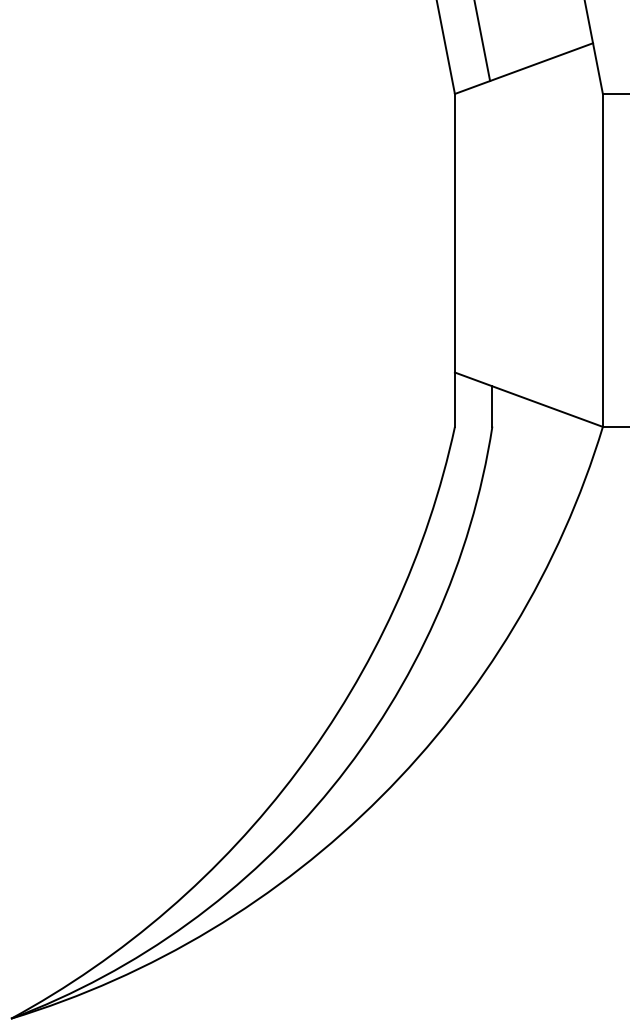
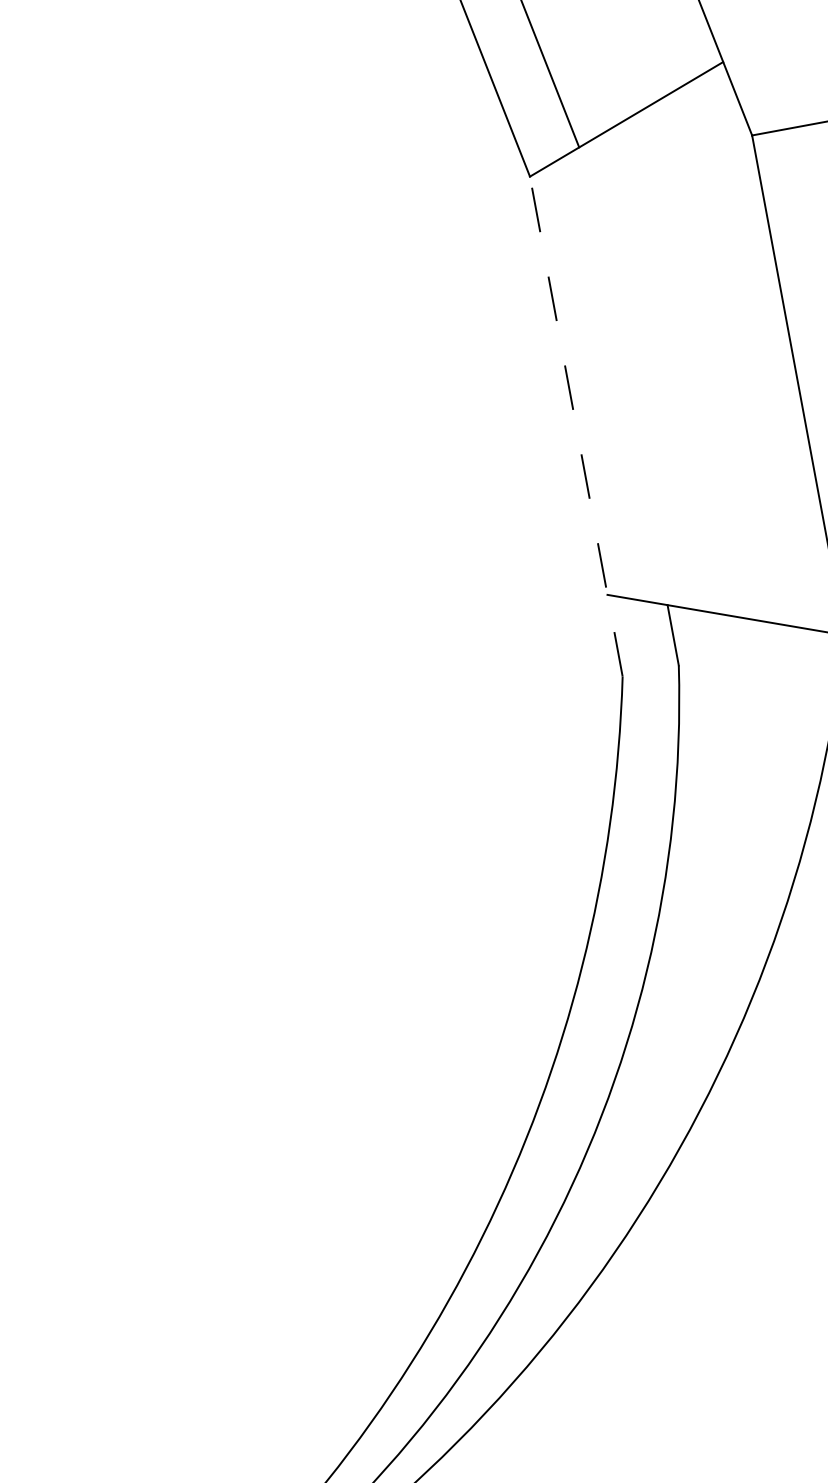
line: (454, 259) -> (575, 425), solid -> dashed

